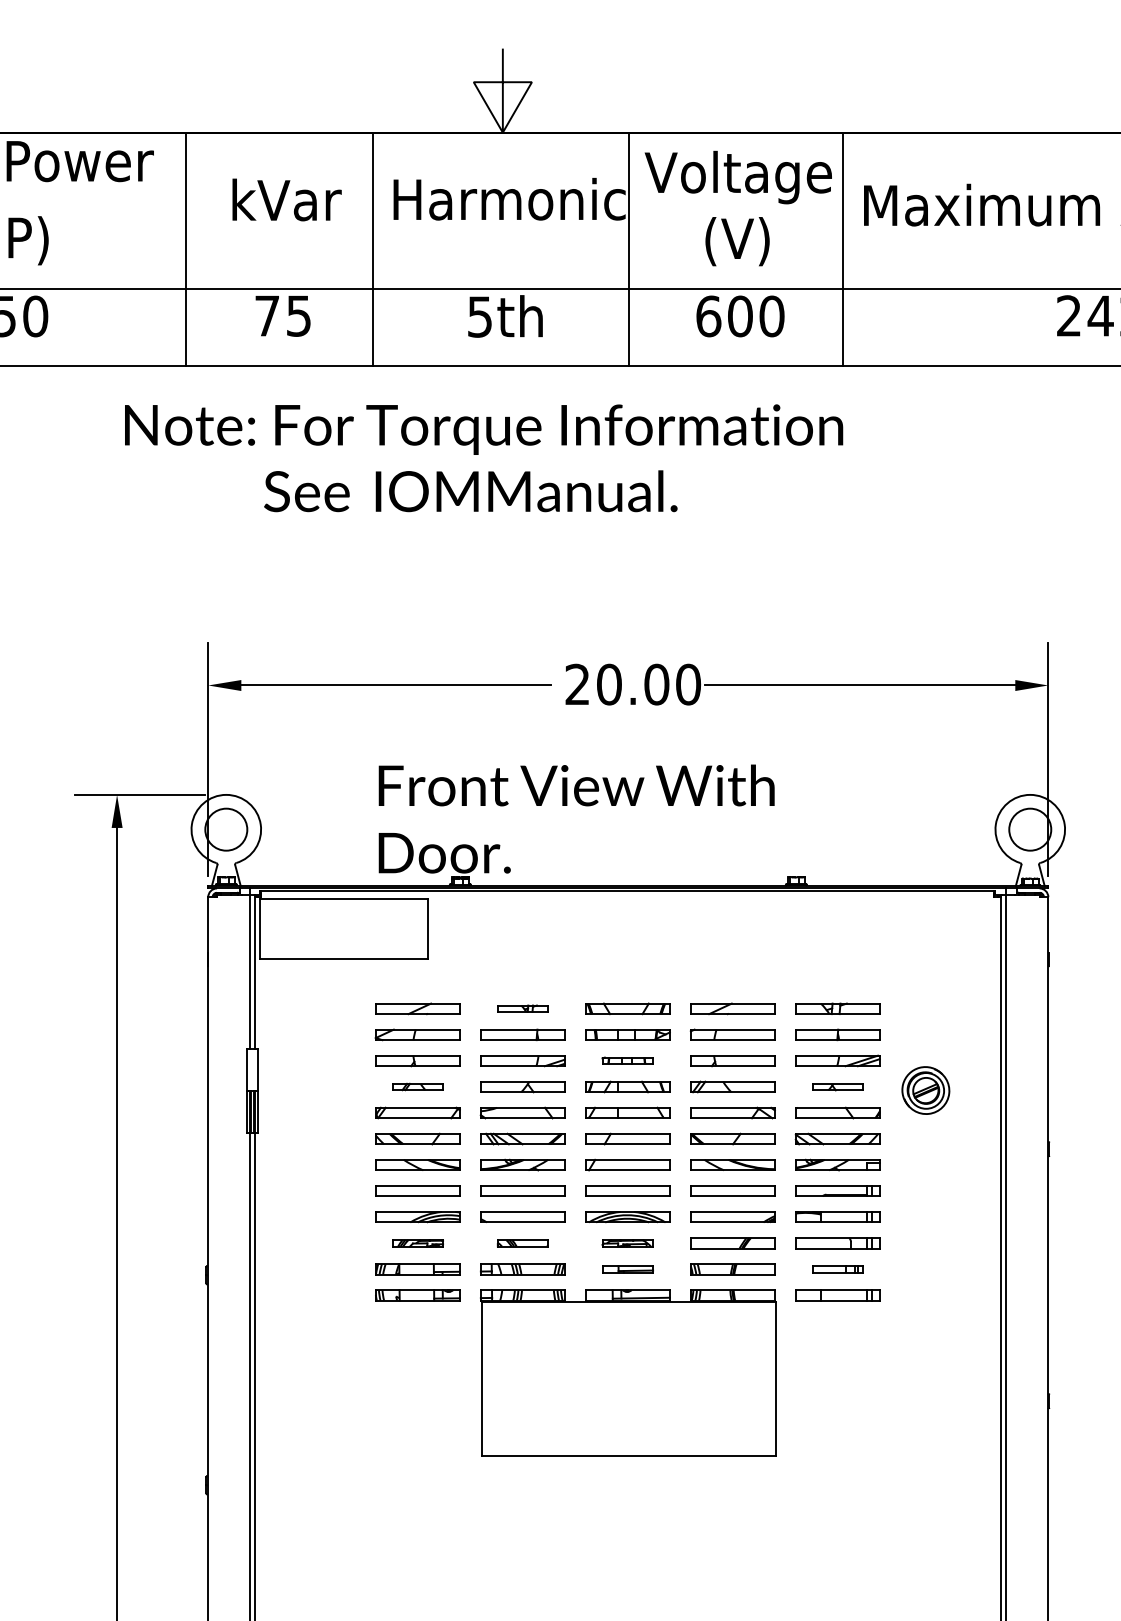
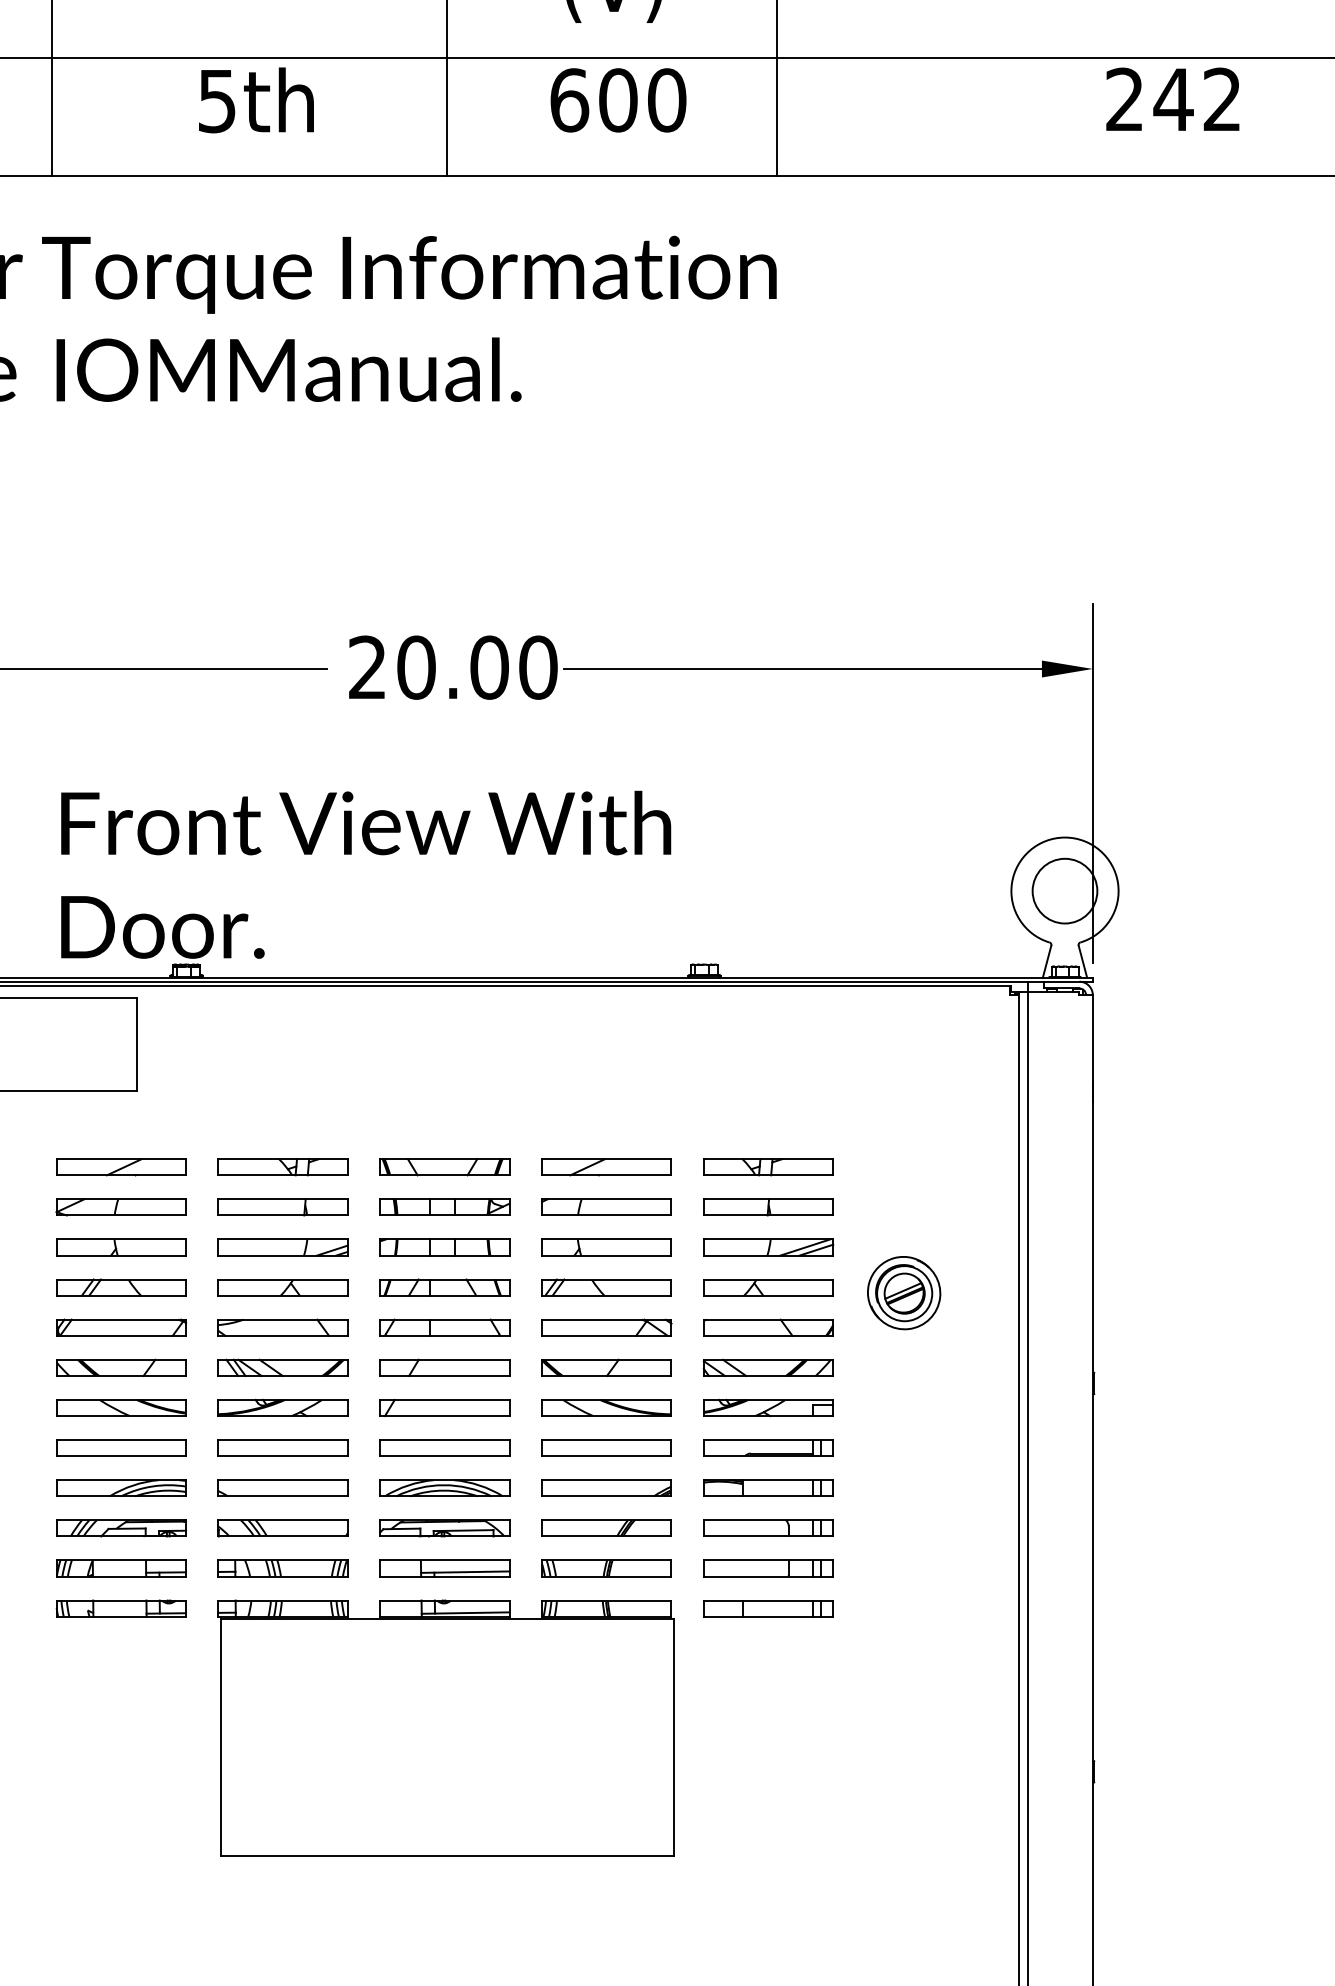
part: (522, 1008) -> (282, 1166), size x1.67
part: (627, 1060) -> (444, 1246), size x1.67
part: (417, 1086) -> (120, 1286), size x1.67
part: (837, 1087) -> (767, 1288), size x1.67
part: (417, 1243) -> (120, 1528), size x1.67
part: (522, 1243) -> (282, 1528), size x1.67
part: (627, 1243) -> (444, 1528), size x1.67
part: (627, 1269) -> (444, 1568), size x1.67
part: (837, 1269) -> (767, 1568), size x1.67

